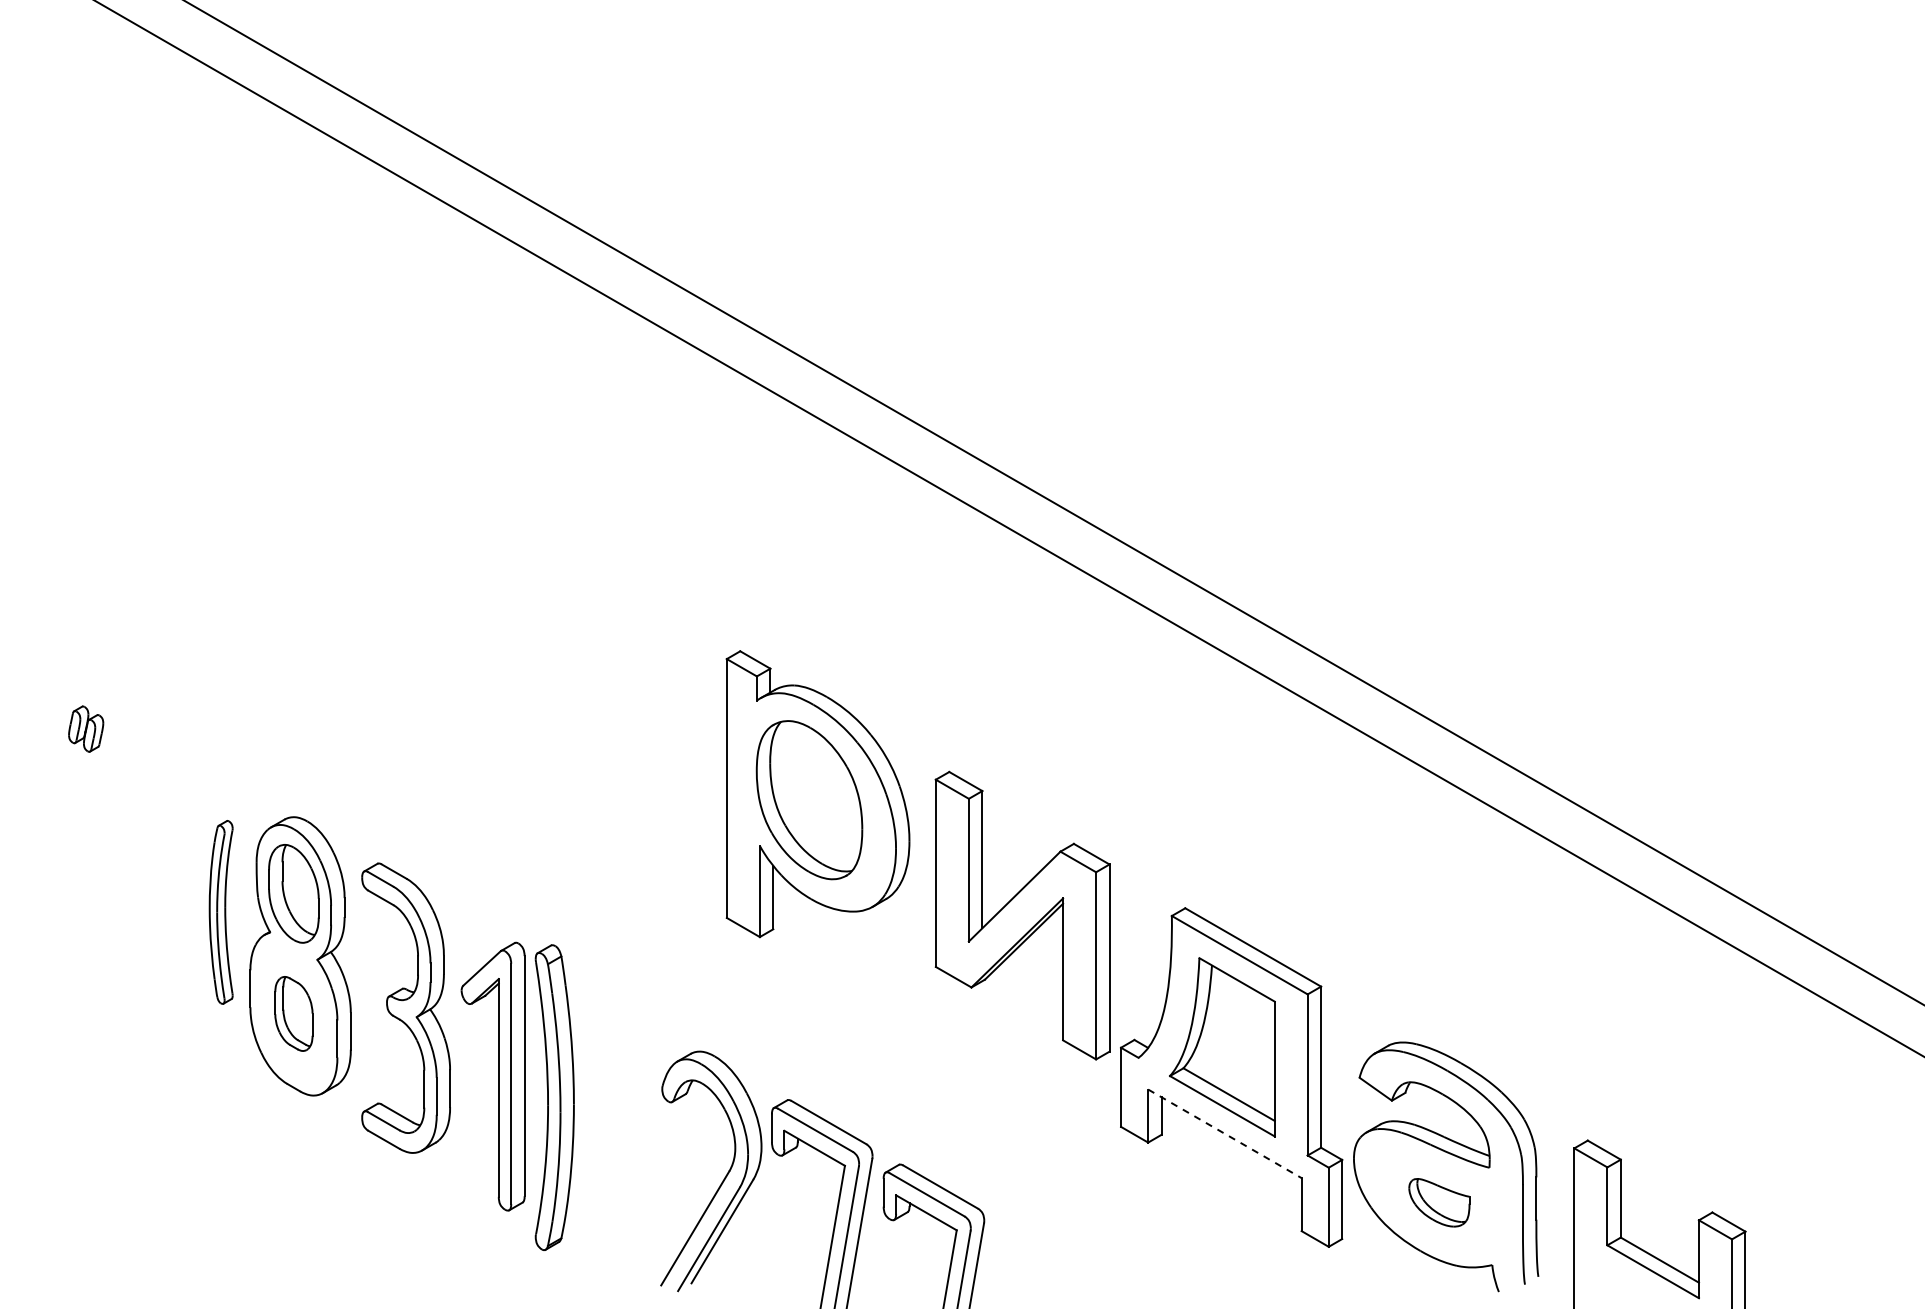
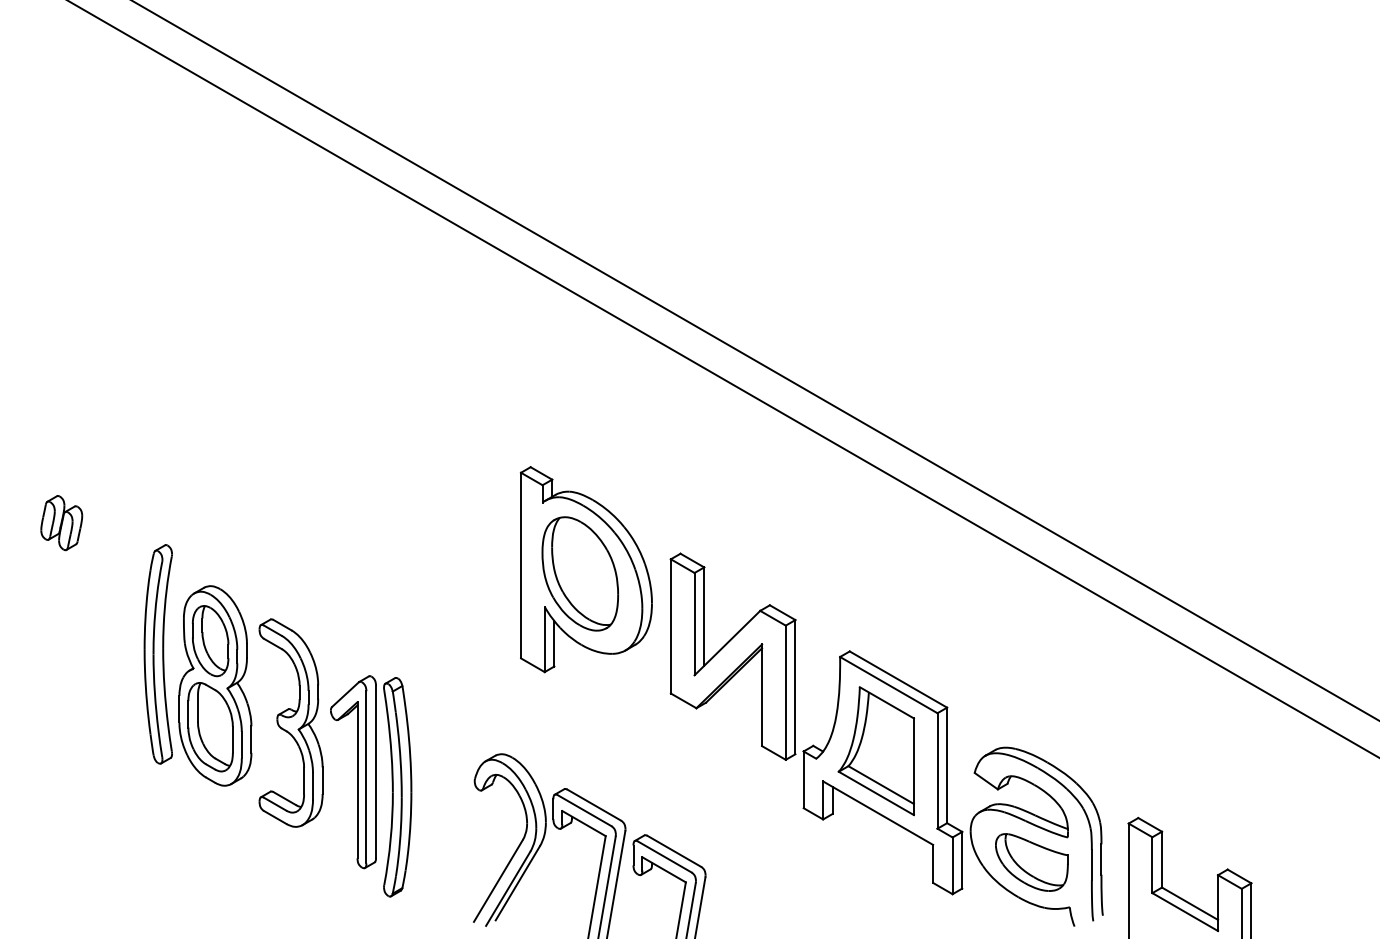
part: (85, 728) -> (61, 522), size x1.67
part: (221, 912) -> (158, 654), size x1.67
part: (293, 1013) -> (210, 726), size x1.67
line: (1224, 1133) -> (877, 812), dashed -> solid
part: (1439, 1202) -> (1032, 862), size x1.67

